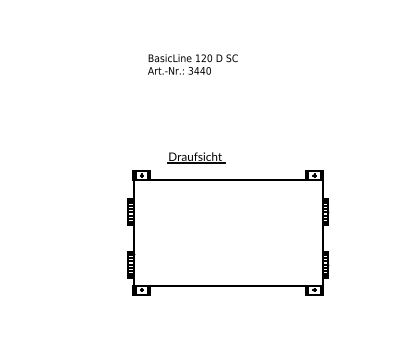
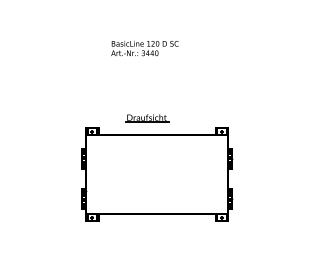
part: (228, 232) -> (157, 174), moved

